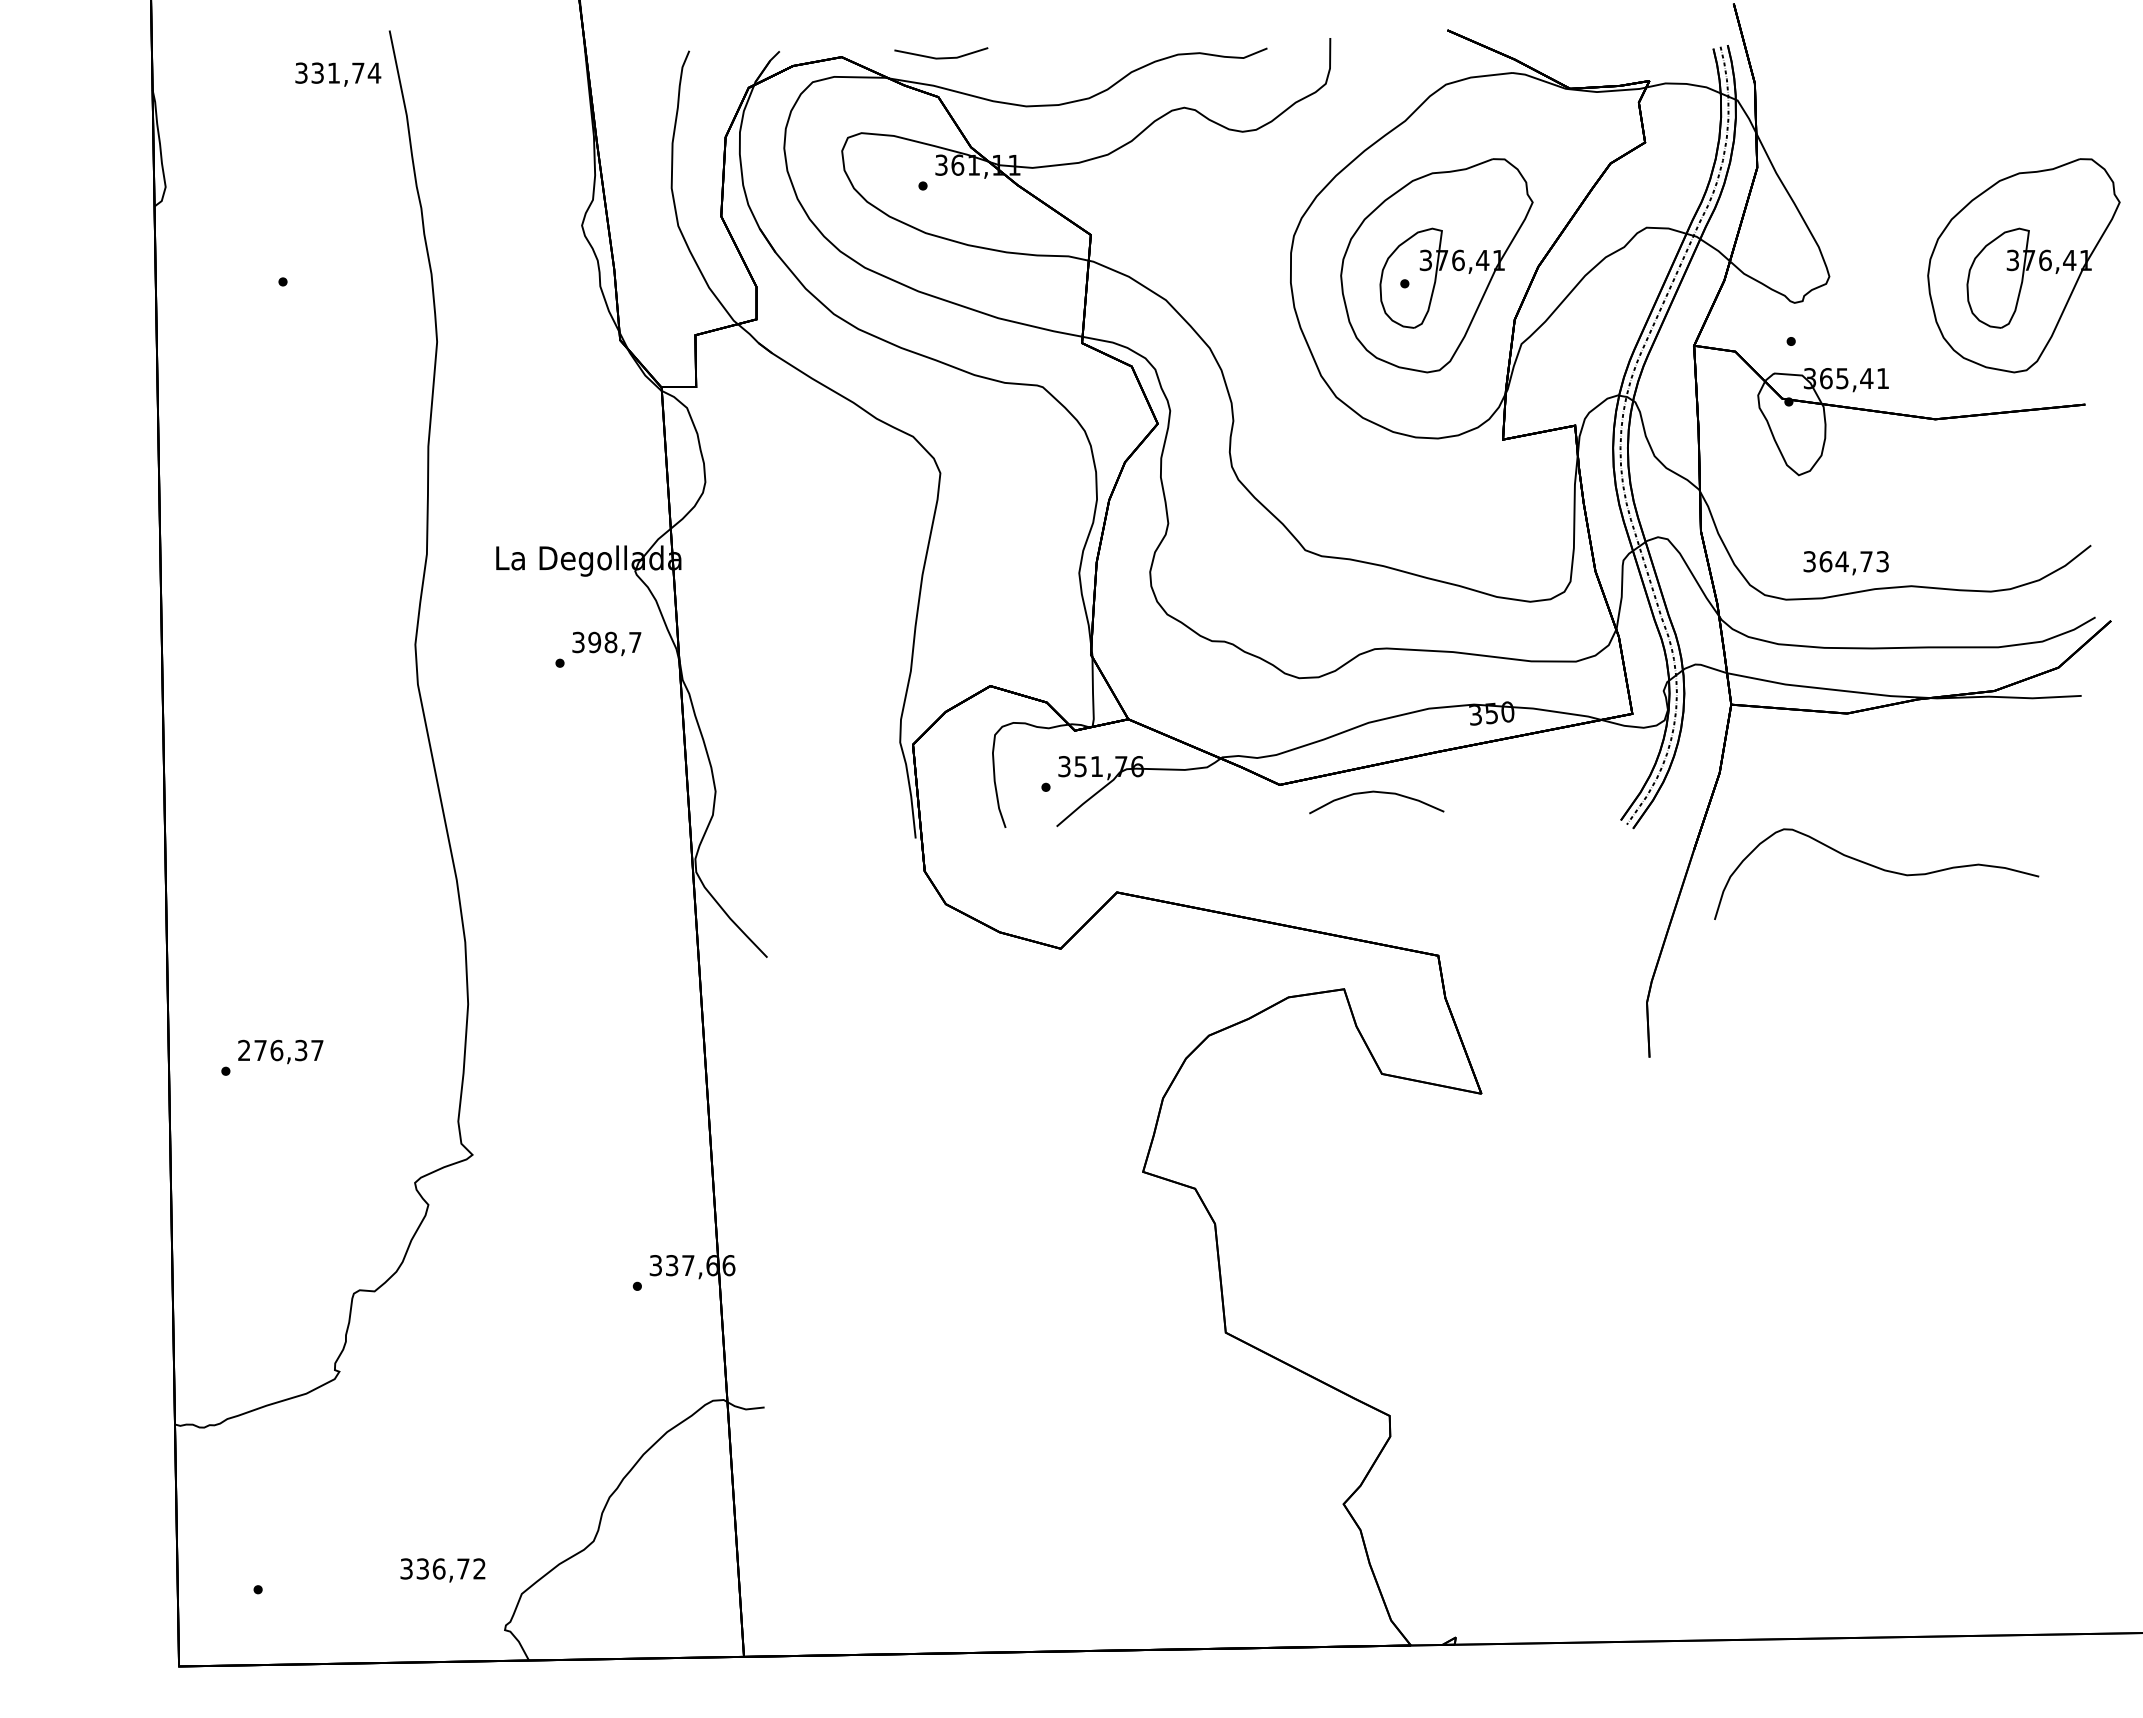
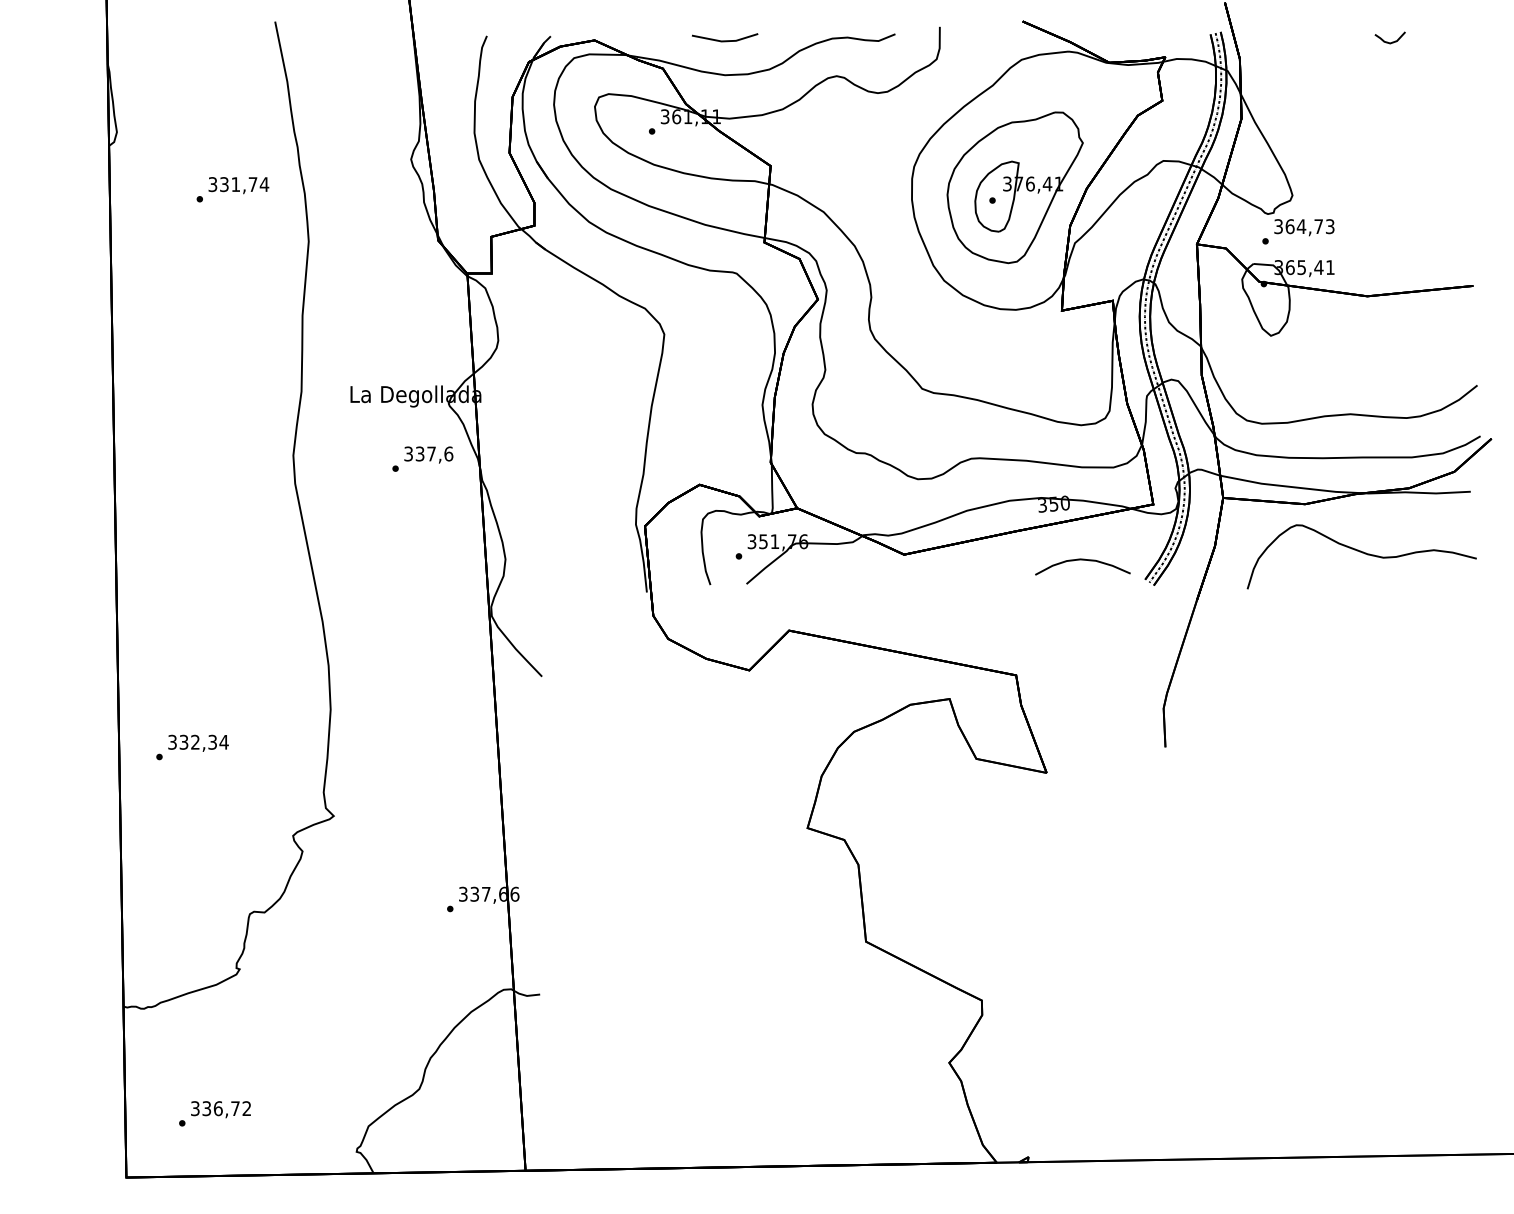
line: (941, 57) -> (725, 40), moved
curve: (1965, 59) -> (1388, 42), added
text: (338, 74) -> (239, 185), moved
part: (2023, 265) -> (1429, 187), removed
text: (1845, 563) -> (1303, 227), moved
text: (614, 642) -> (434, 454), 398,7 -> 337,6
curve: (1379, 793) -> (1084, 560), moved
curve: (1876, 868) -> (1361, 552), moved
text: (281, 1050) -> (198, 742), 276,37 -> 332,34
text: (442, 1570) -> (220, 1109), moved

